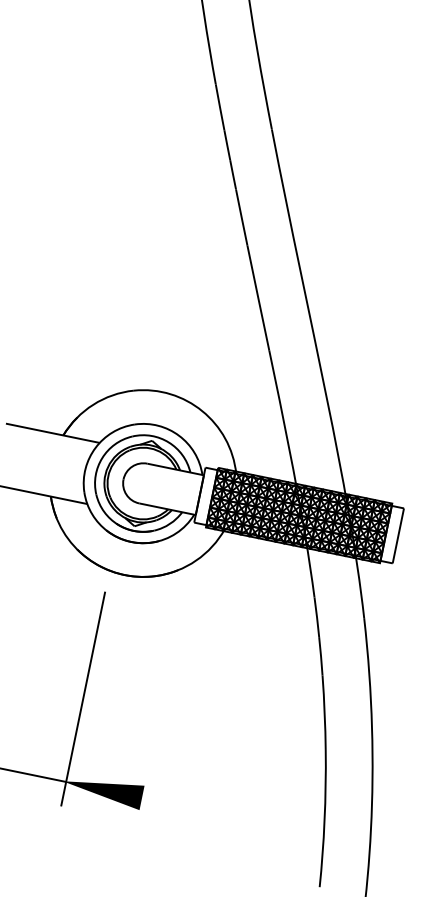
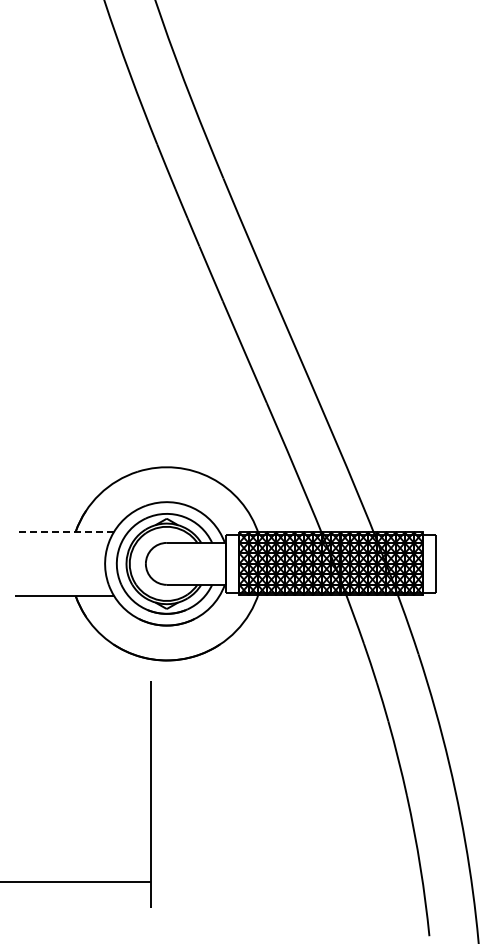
line: (52, 433) -> (64, 531), solid -> dashed
fill: (101, 789) -> (188, 882), removed

